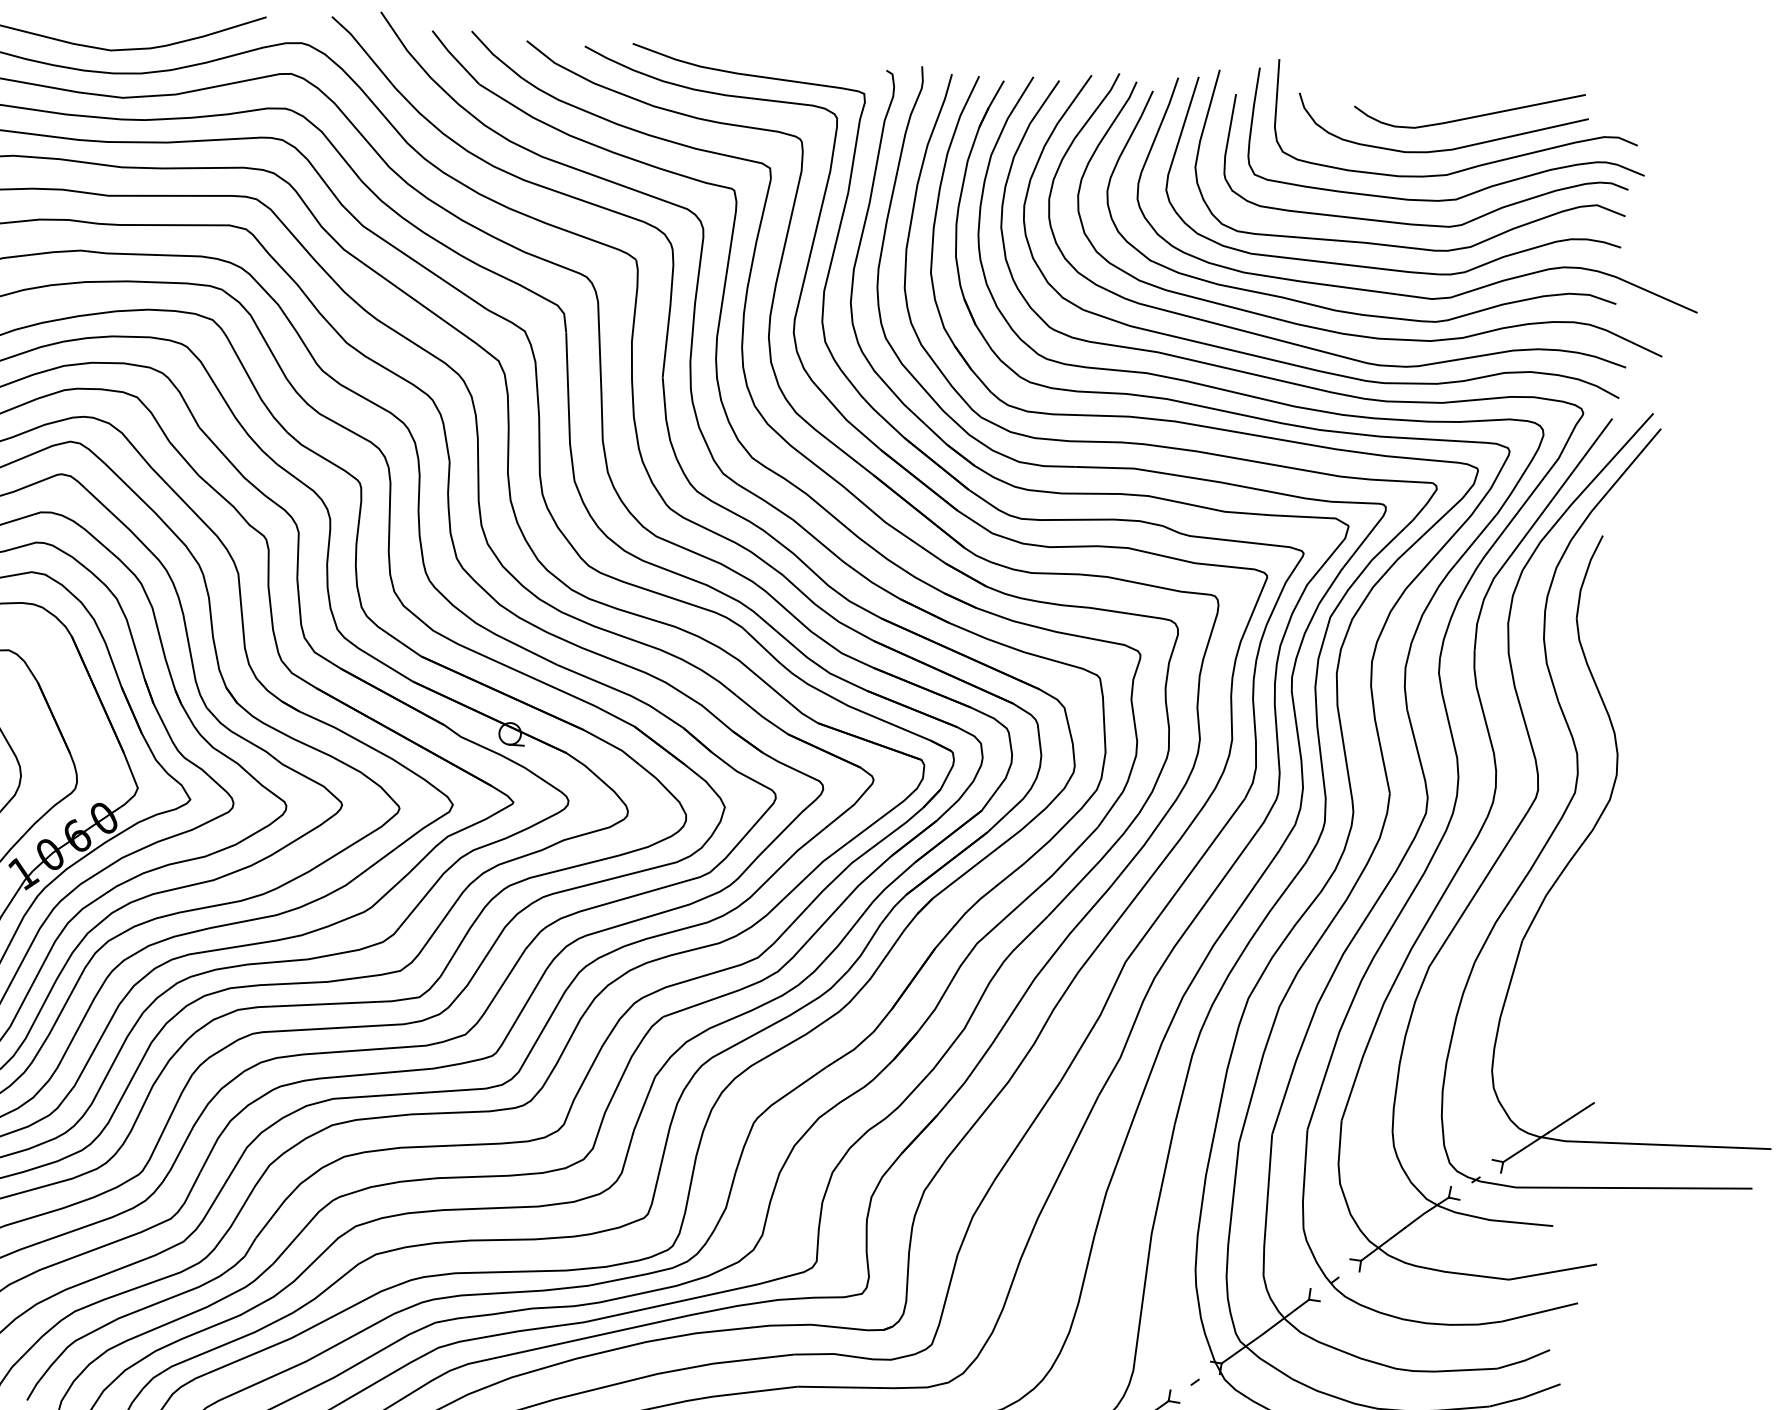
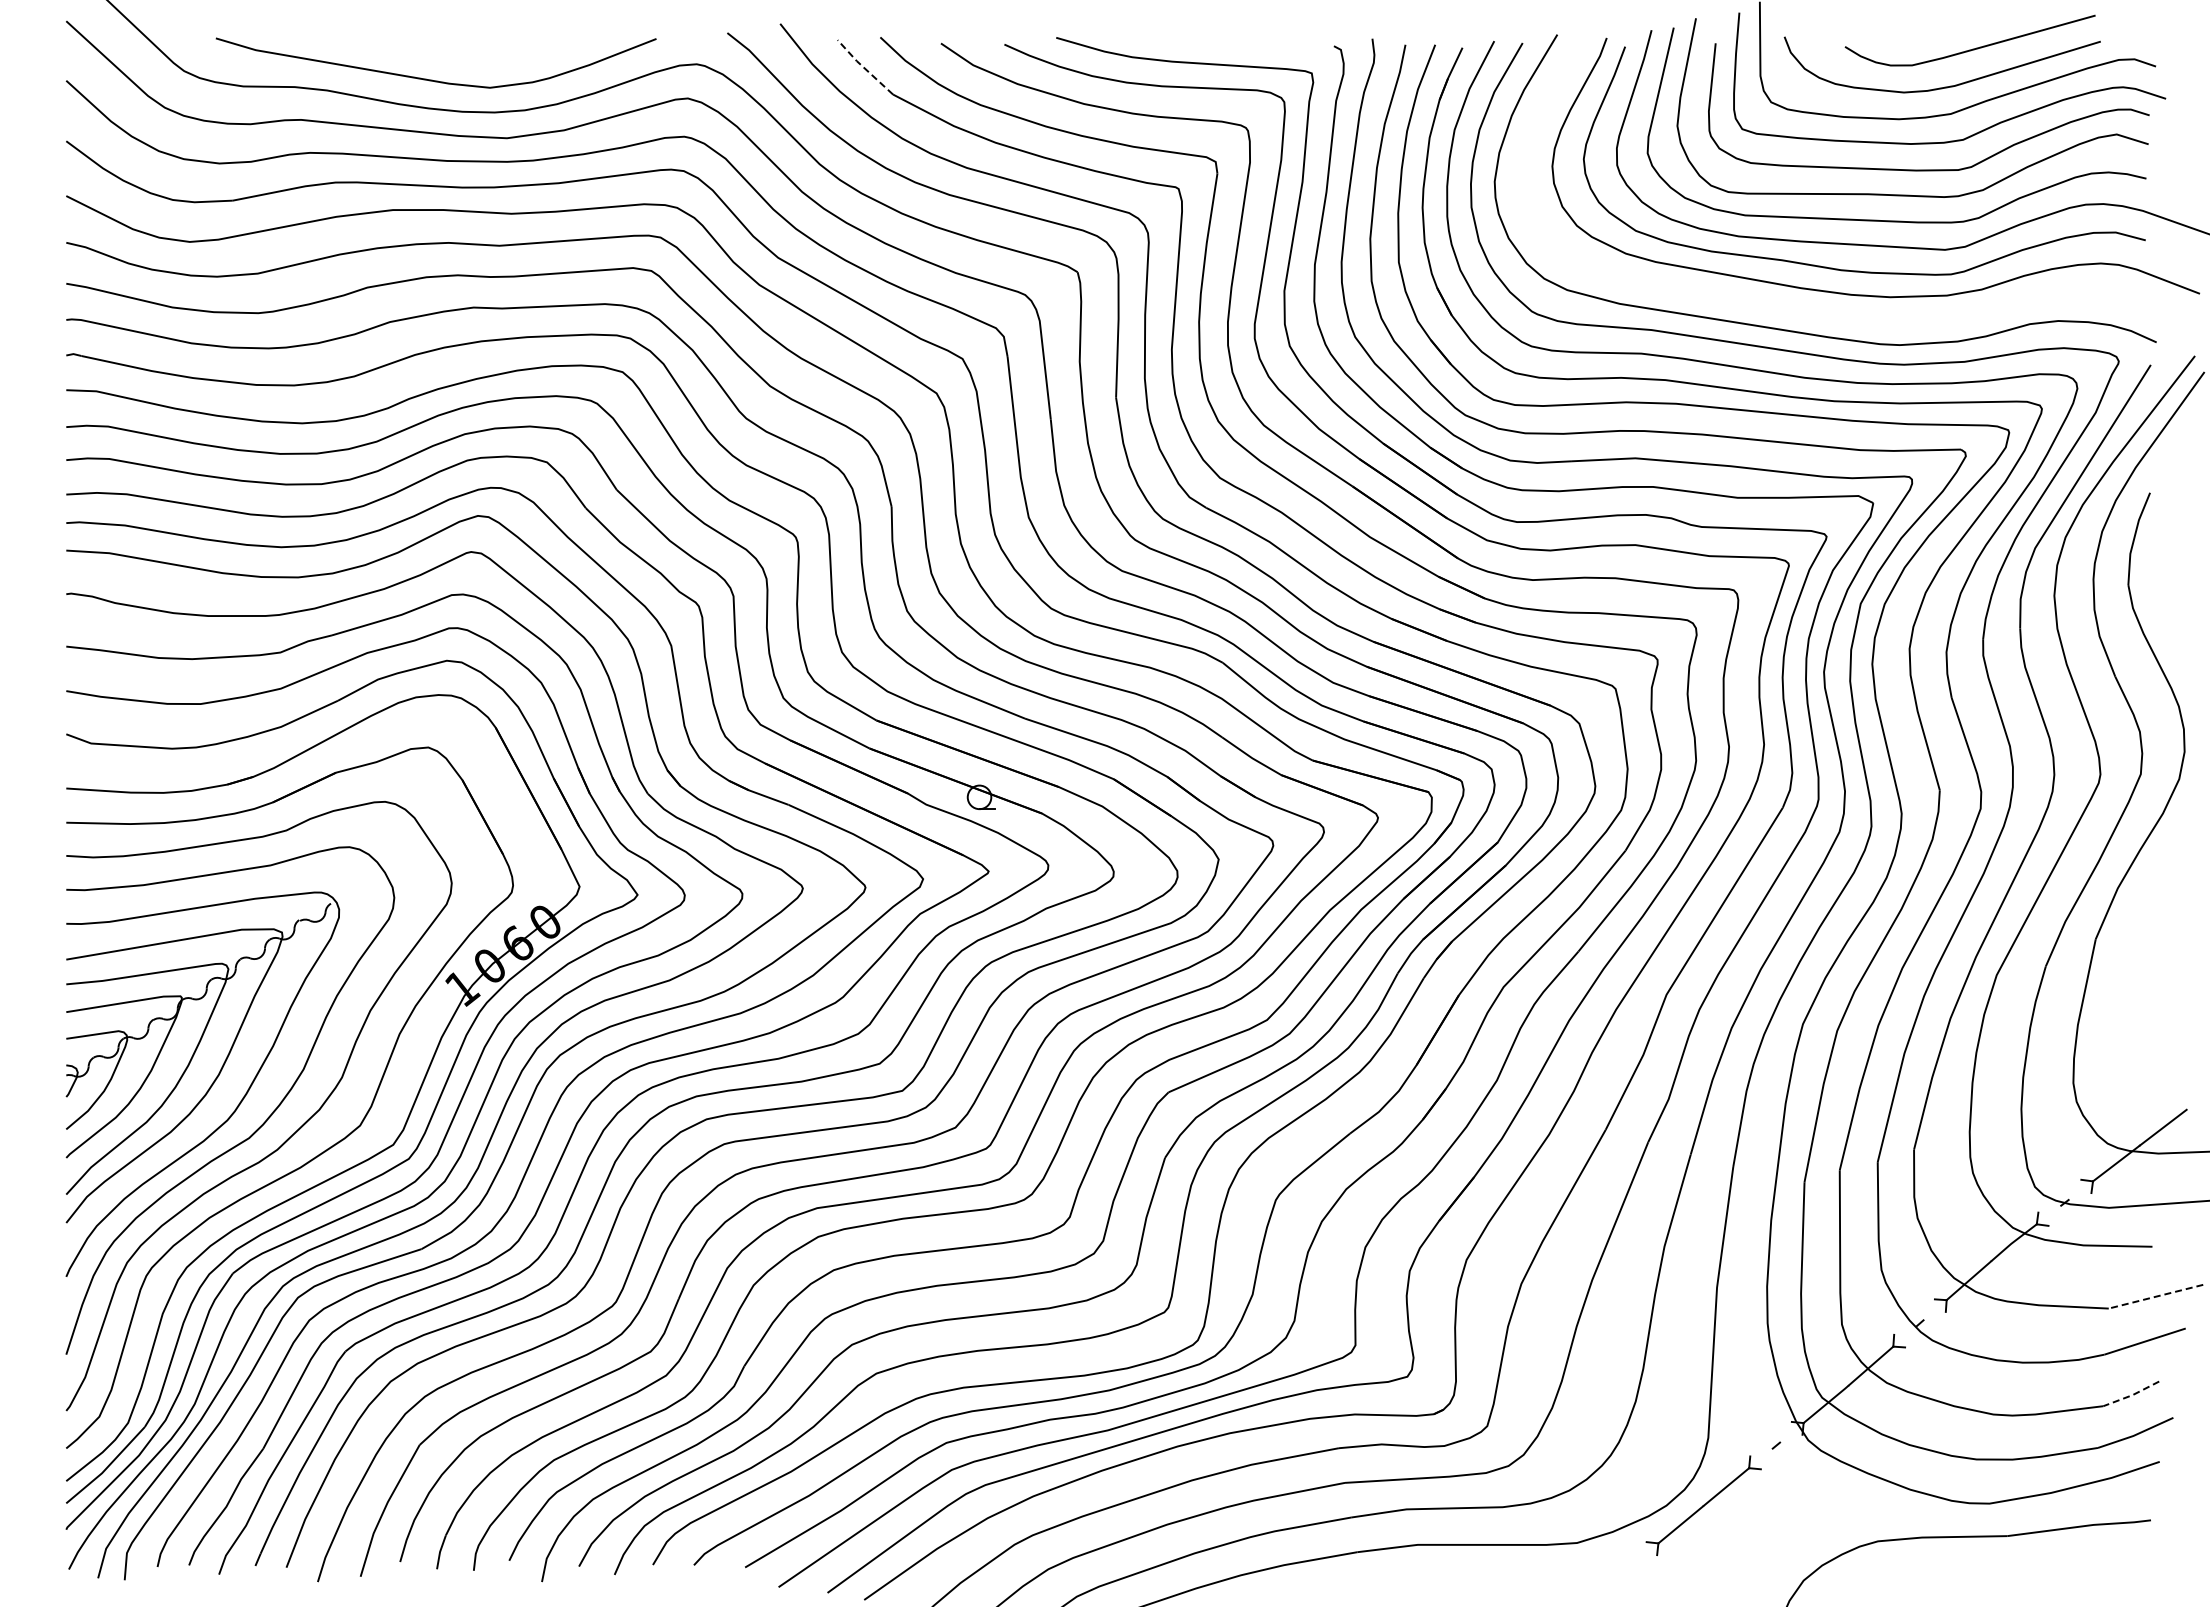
line: (455, 57) -> (864, 67), solid -> dashed
curve: (1312, 347) -> (1819, 312), removed
line: (1553, 1271) -> (2156, 1296), solid -> dashed
line: (1523, 1360) -> (2131, 1395), solid -> dashed

